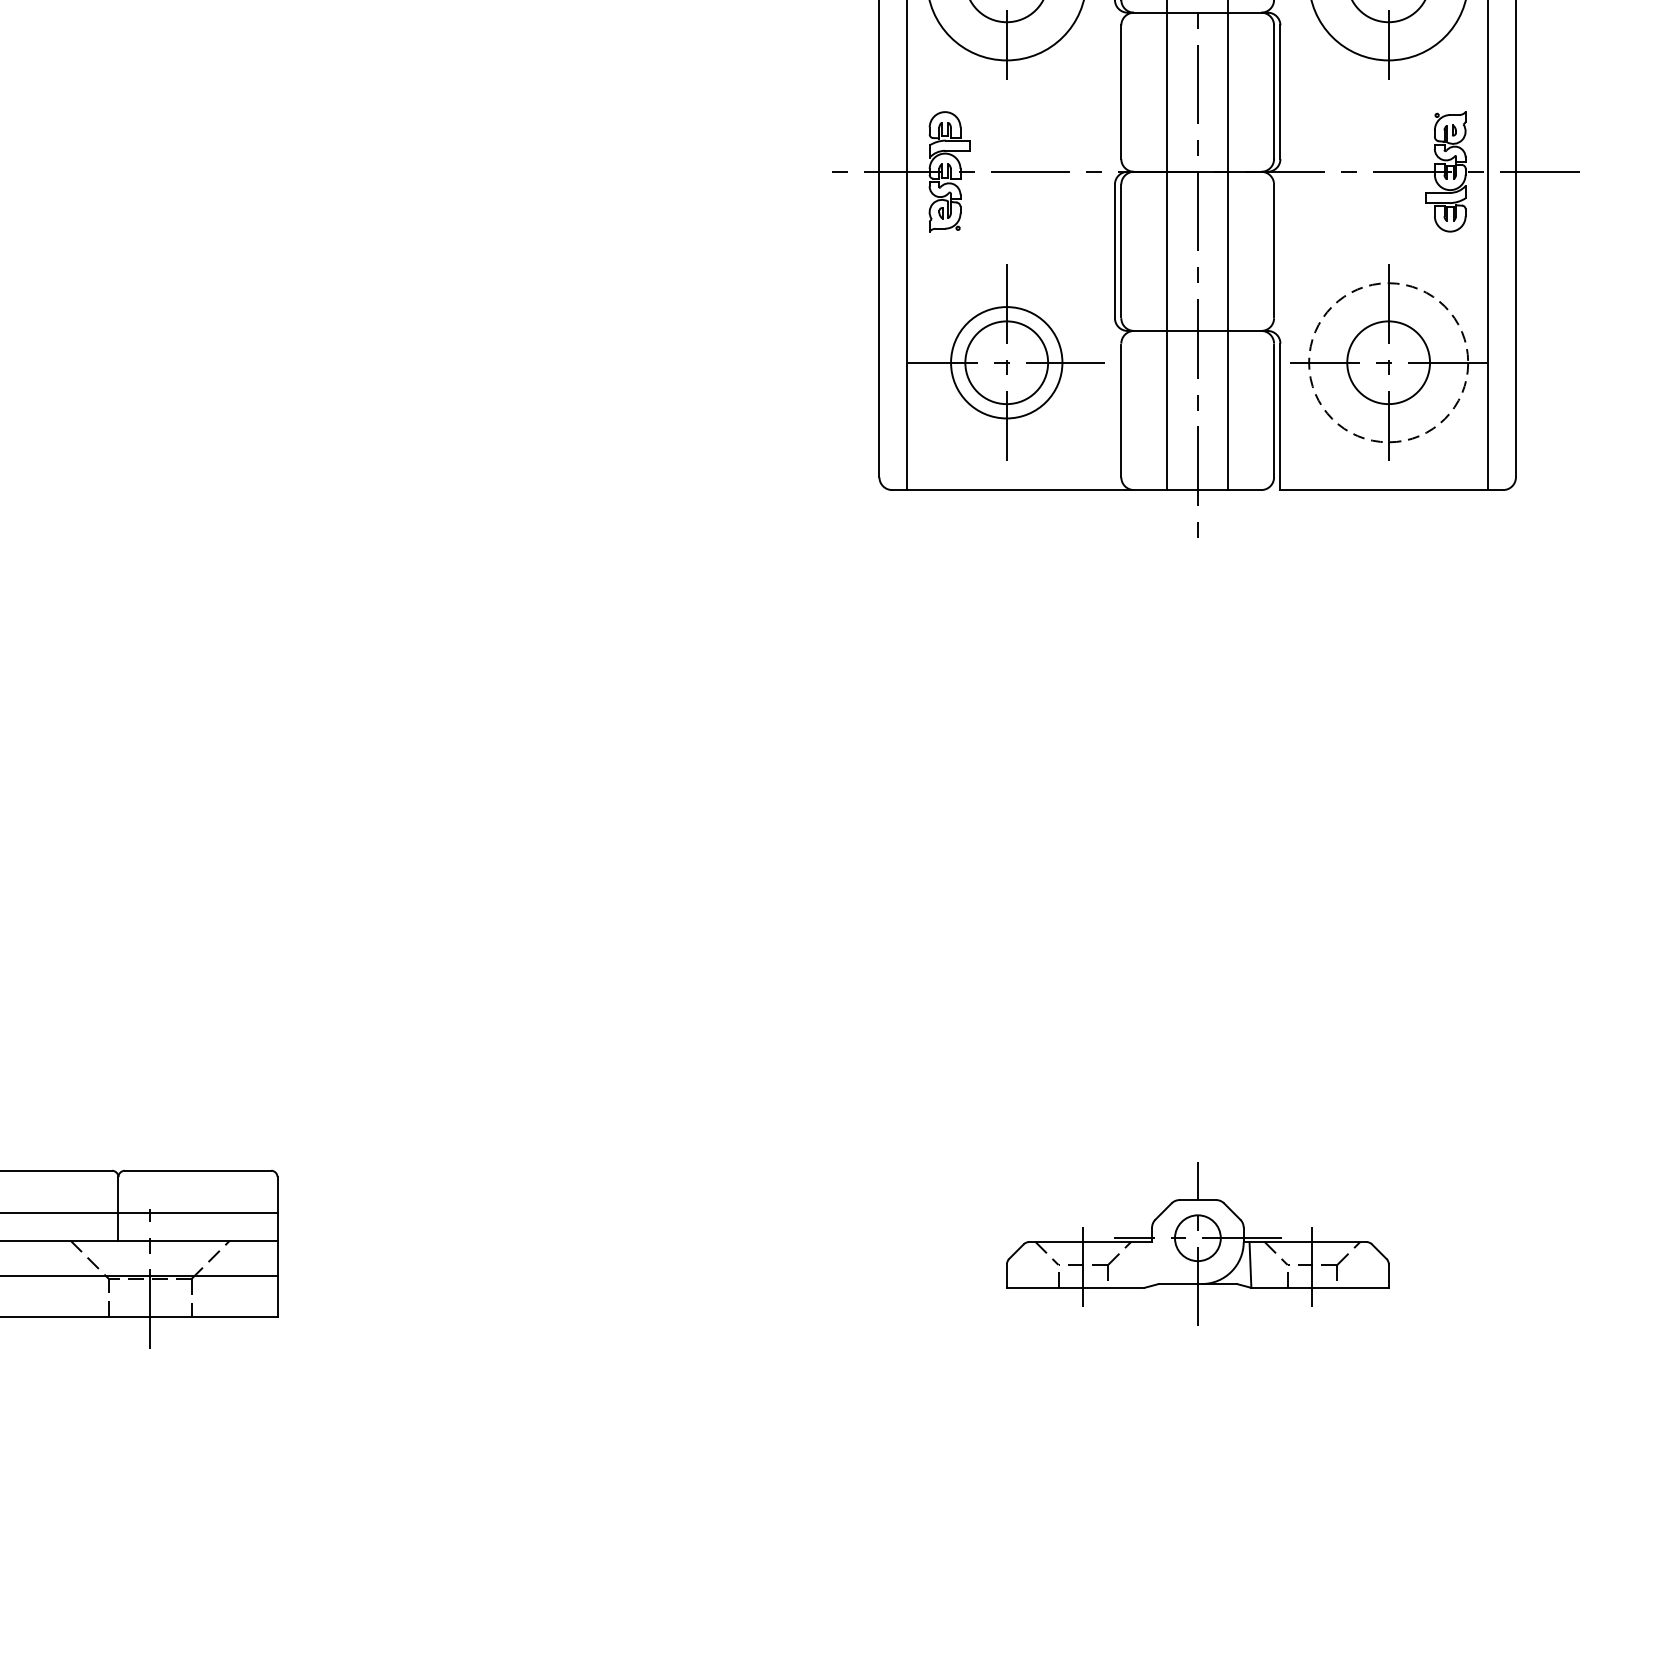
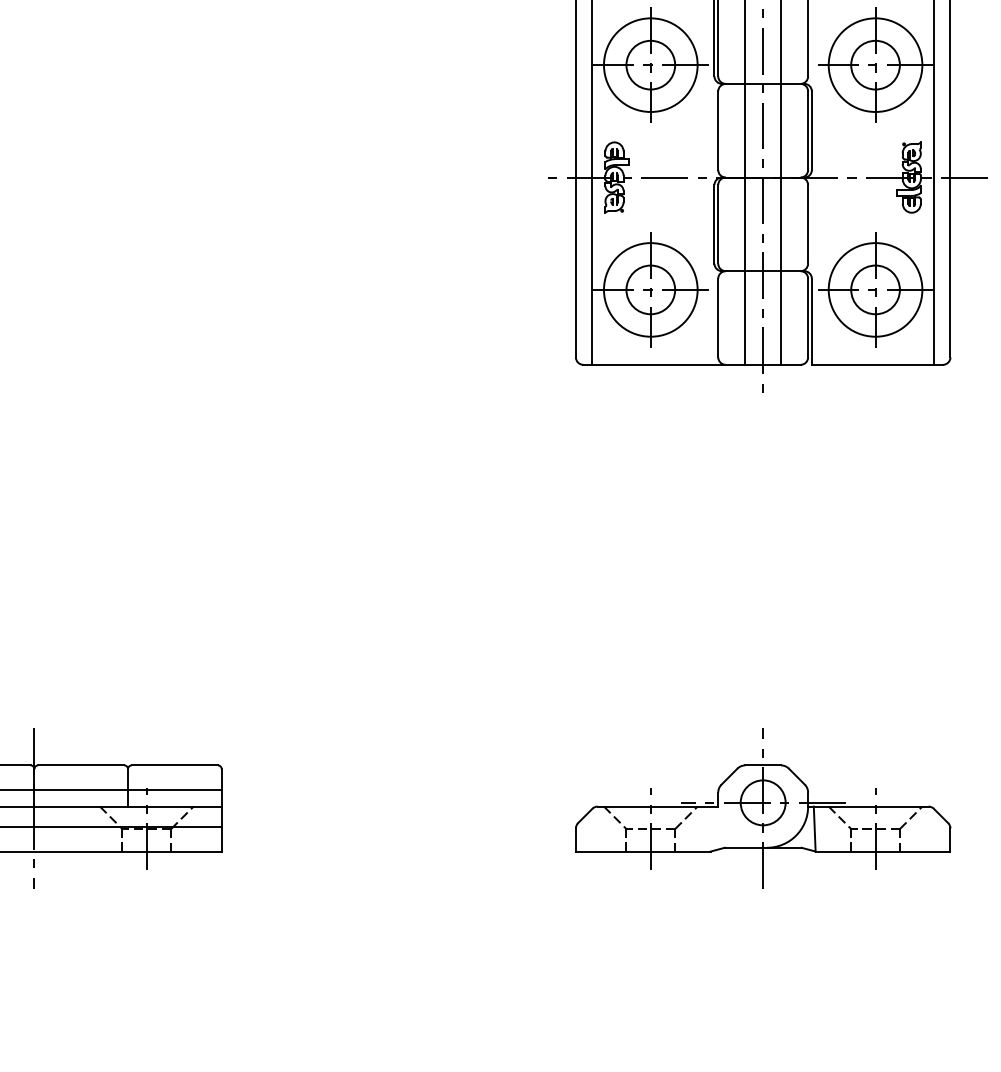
circle: (1006, 362) -> (650, 289), size x1.43
circle: (1388, 362) -> (875, 289), dashed -> solid
part: (1198, 1243) -> (763, 808), size x1.67

